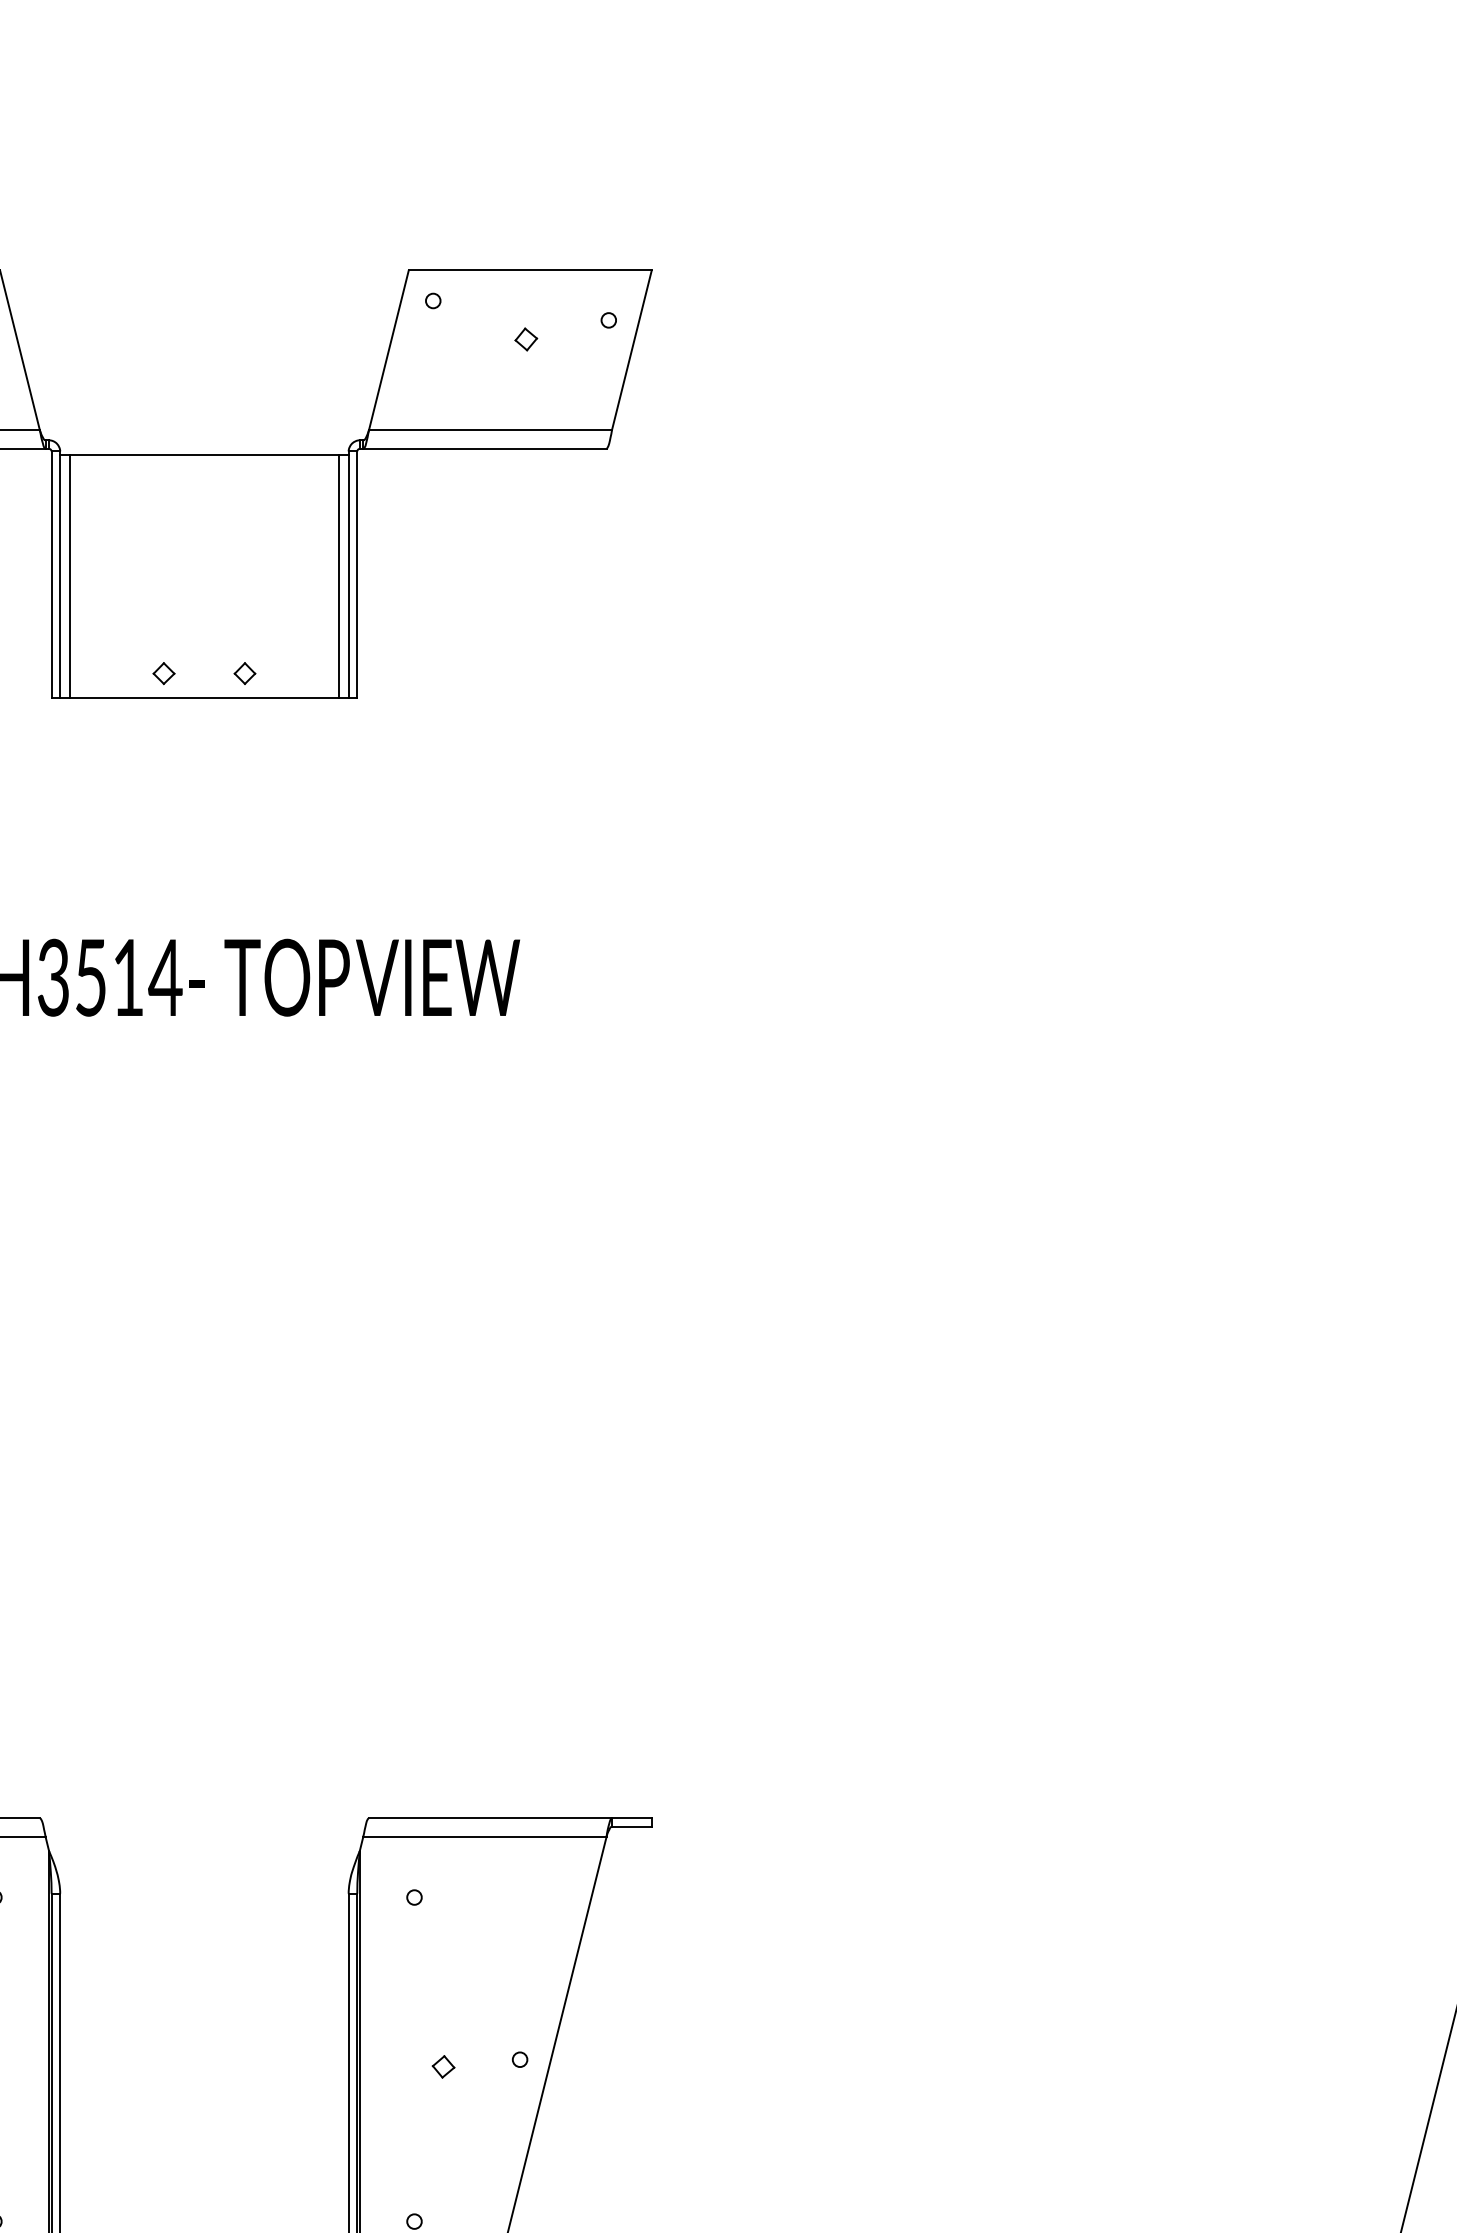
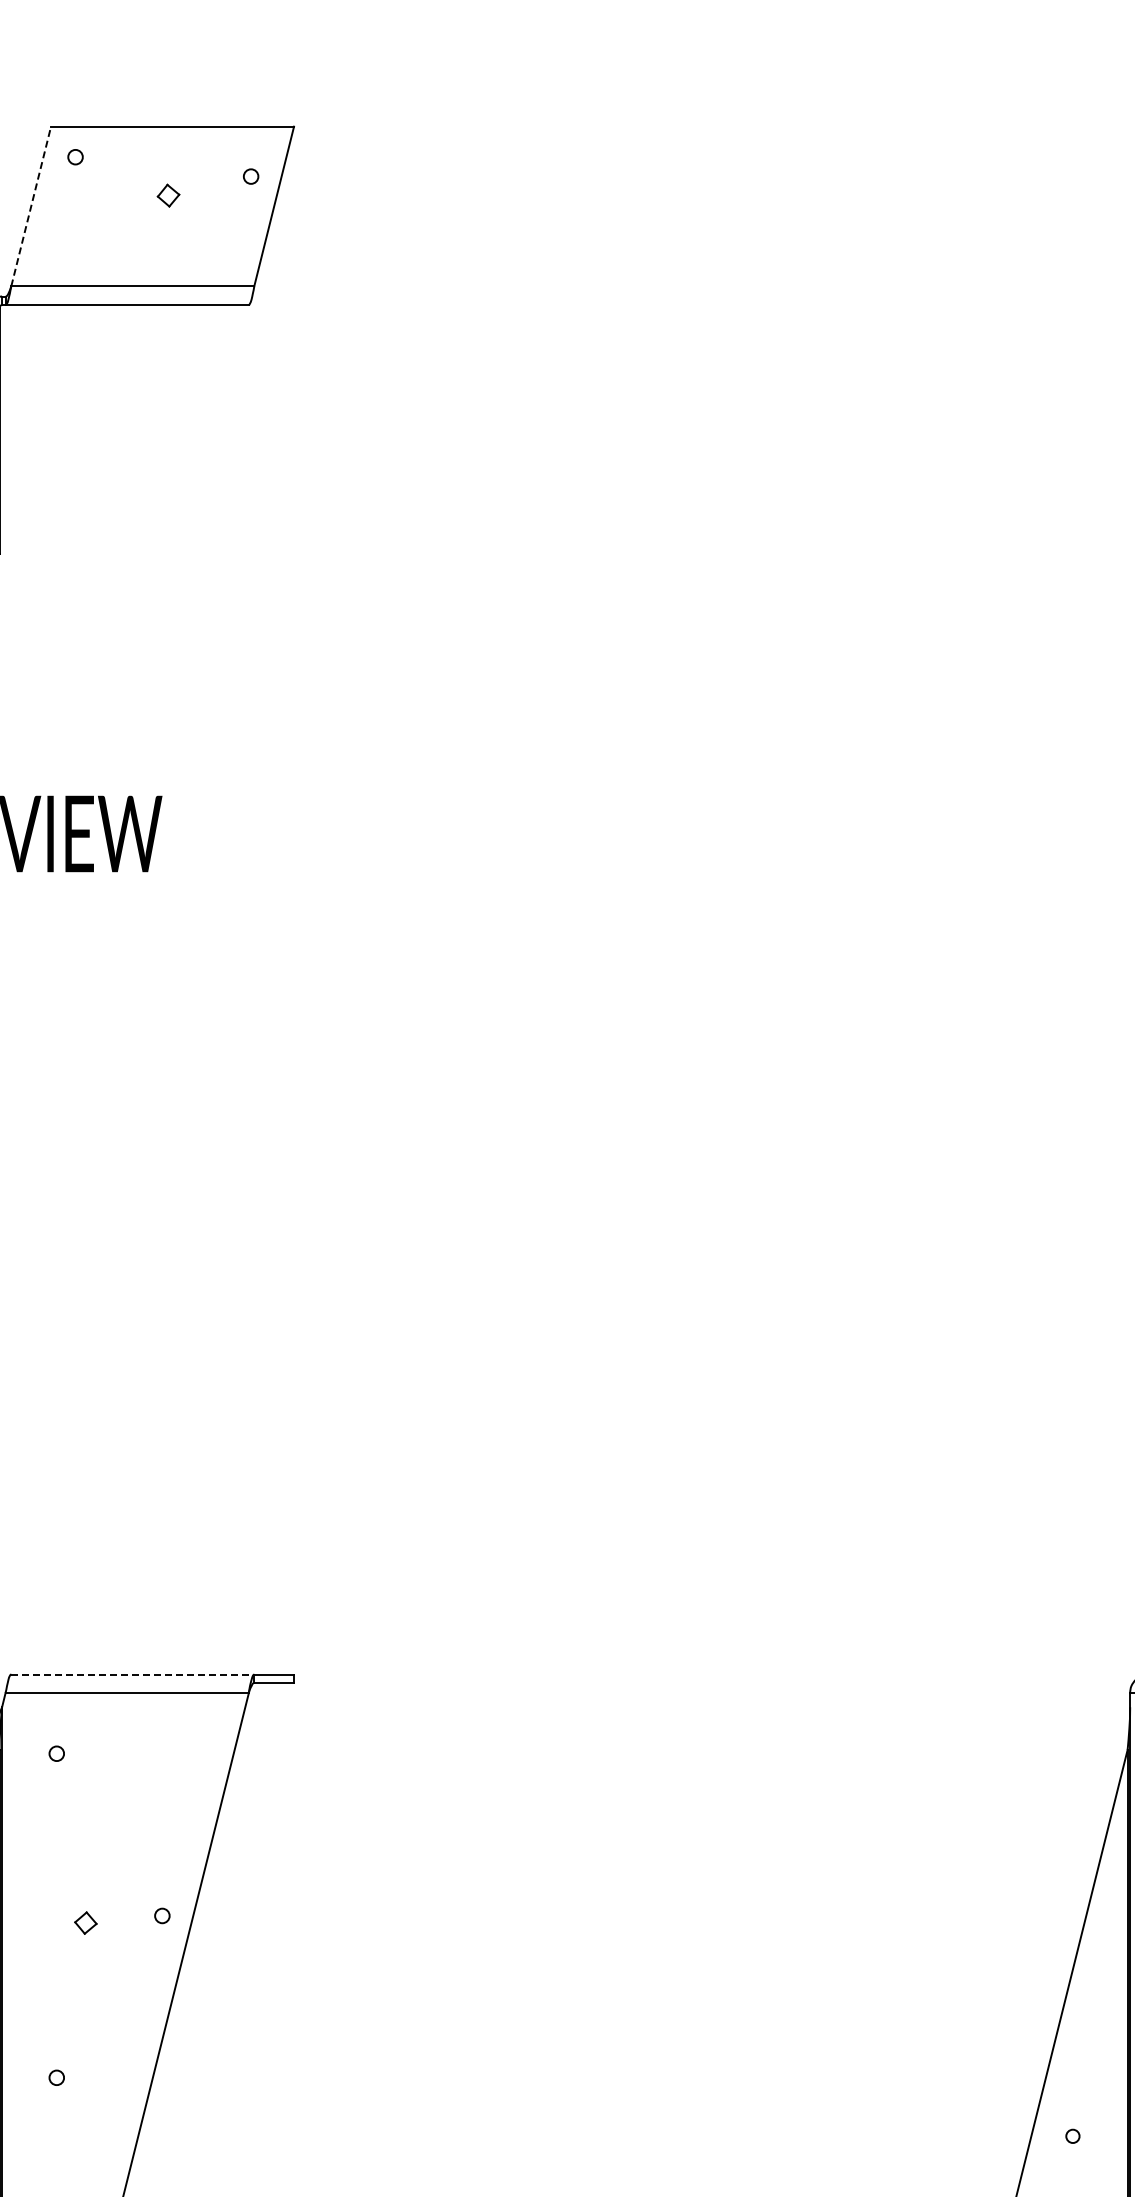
line: (389, 349) -> (31, 205), solid -> dashed
line: (491, 1818) -> (133, 1674), solid -> dashed

